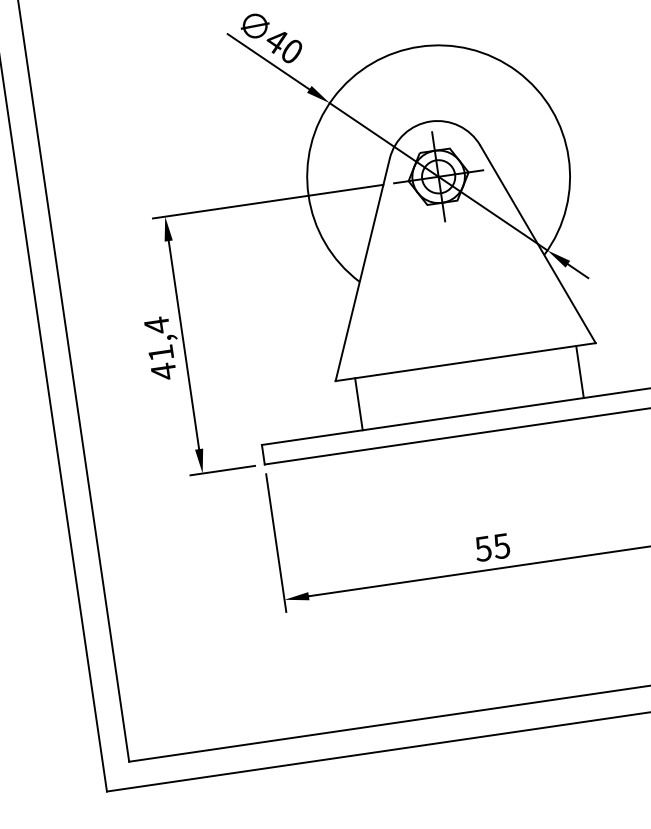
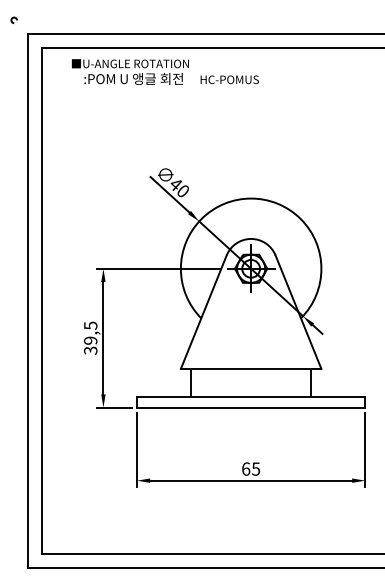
text: (160, 349) -> (90, 338), 41,4 -> 39,5
text: (483, 547) -> (246, 468), 55 -> 65

